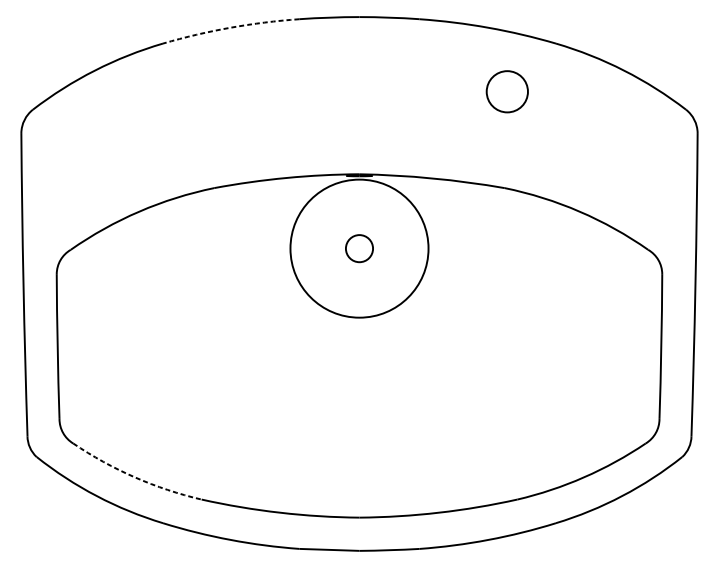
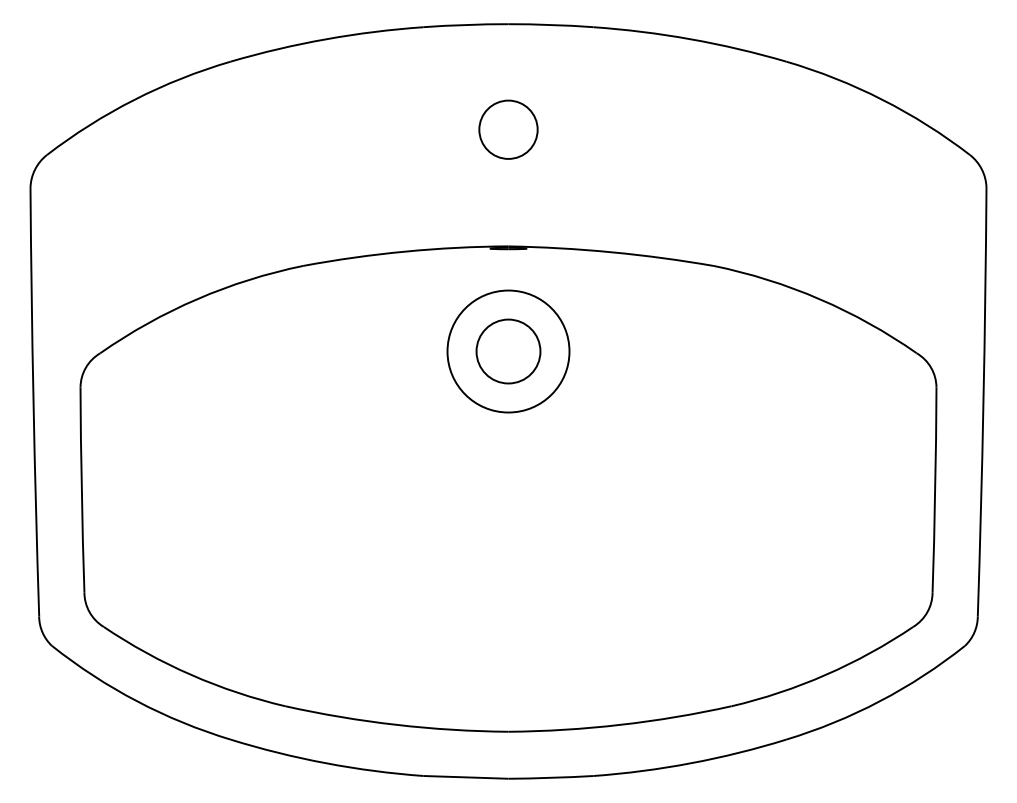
arc: (230, 27) -> (326, 39), dashed -> solid
circle: (507, 91) -> (508, 129), moved
circle: (359, 248) -> (508, 351), size x0.62
circle: (359, 248) -> (508, 351), size x1.67
arc: (135, 477) -> (191, 674), dashed -> solid

